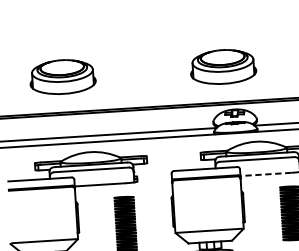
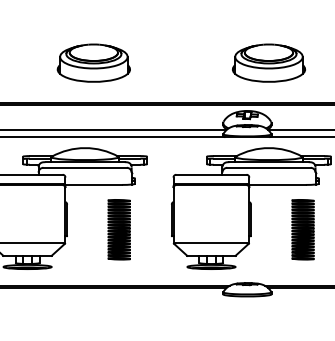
part: (222, 66) -> (268, 62), moved
part: (62, 76) -> (93, 62), moved
line: (265, 174) -> (277, 184), dashed -> solid

